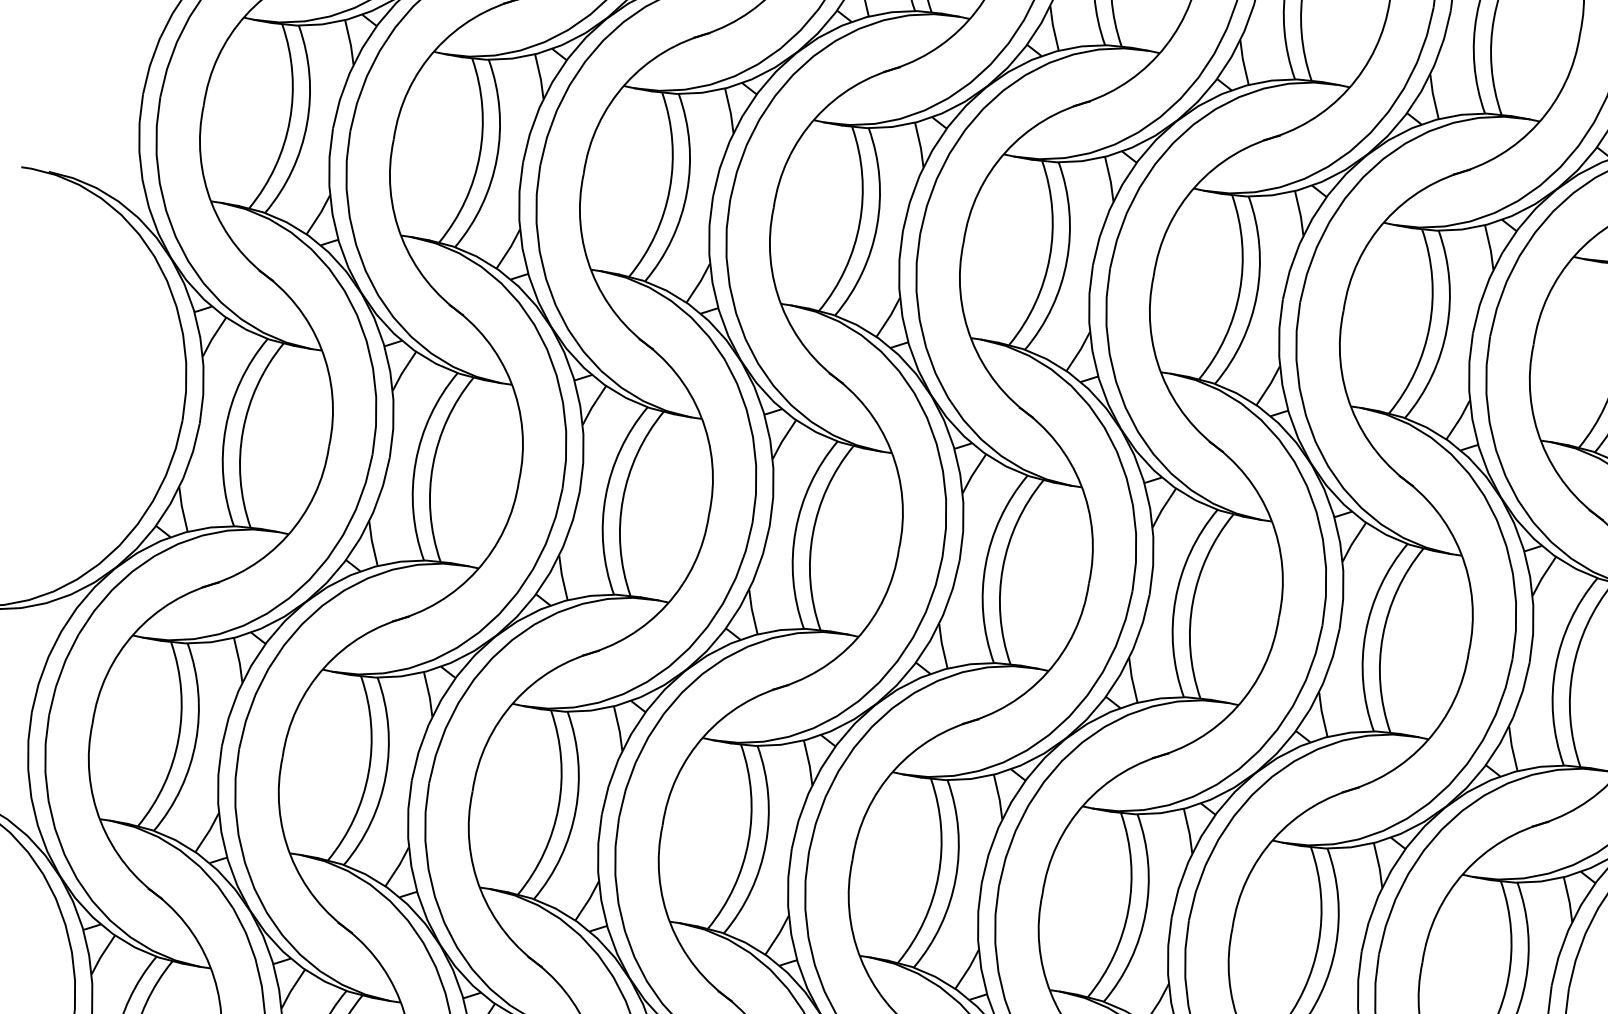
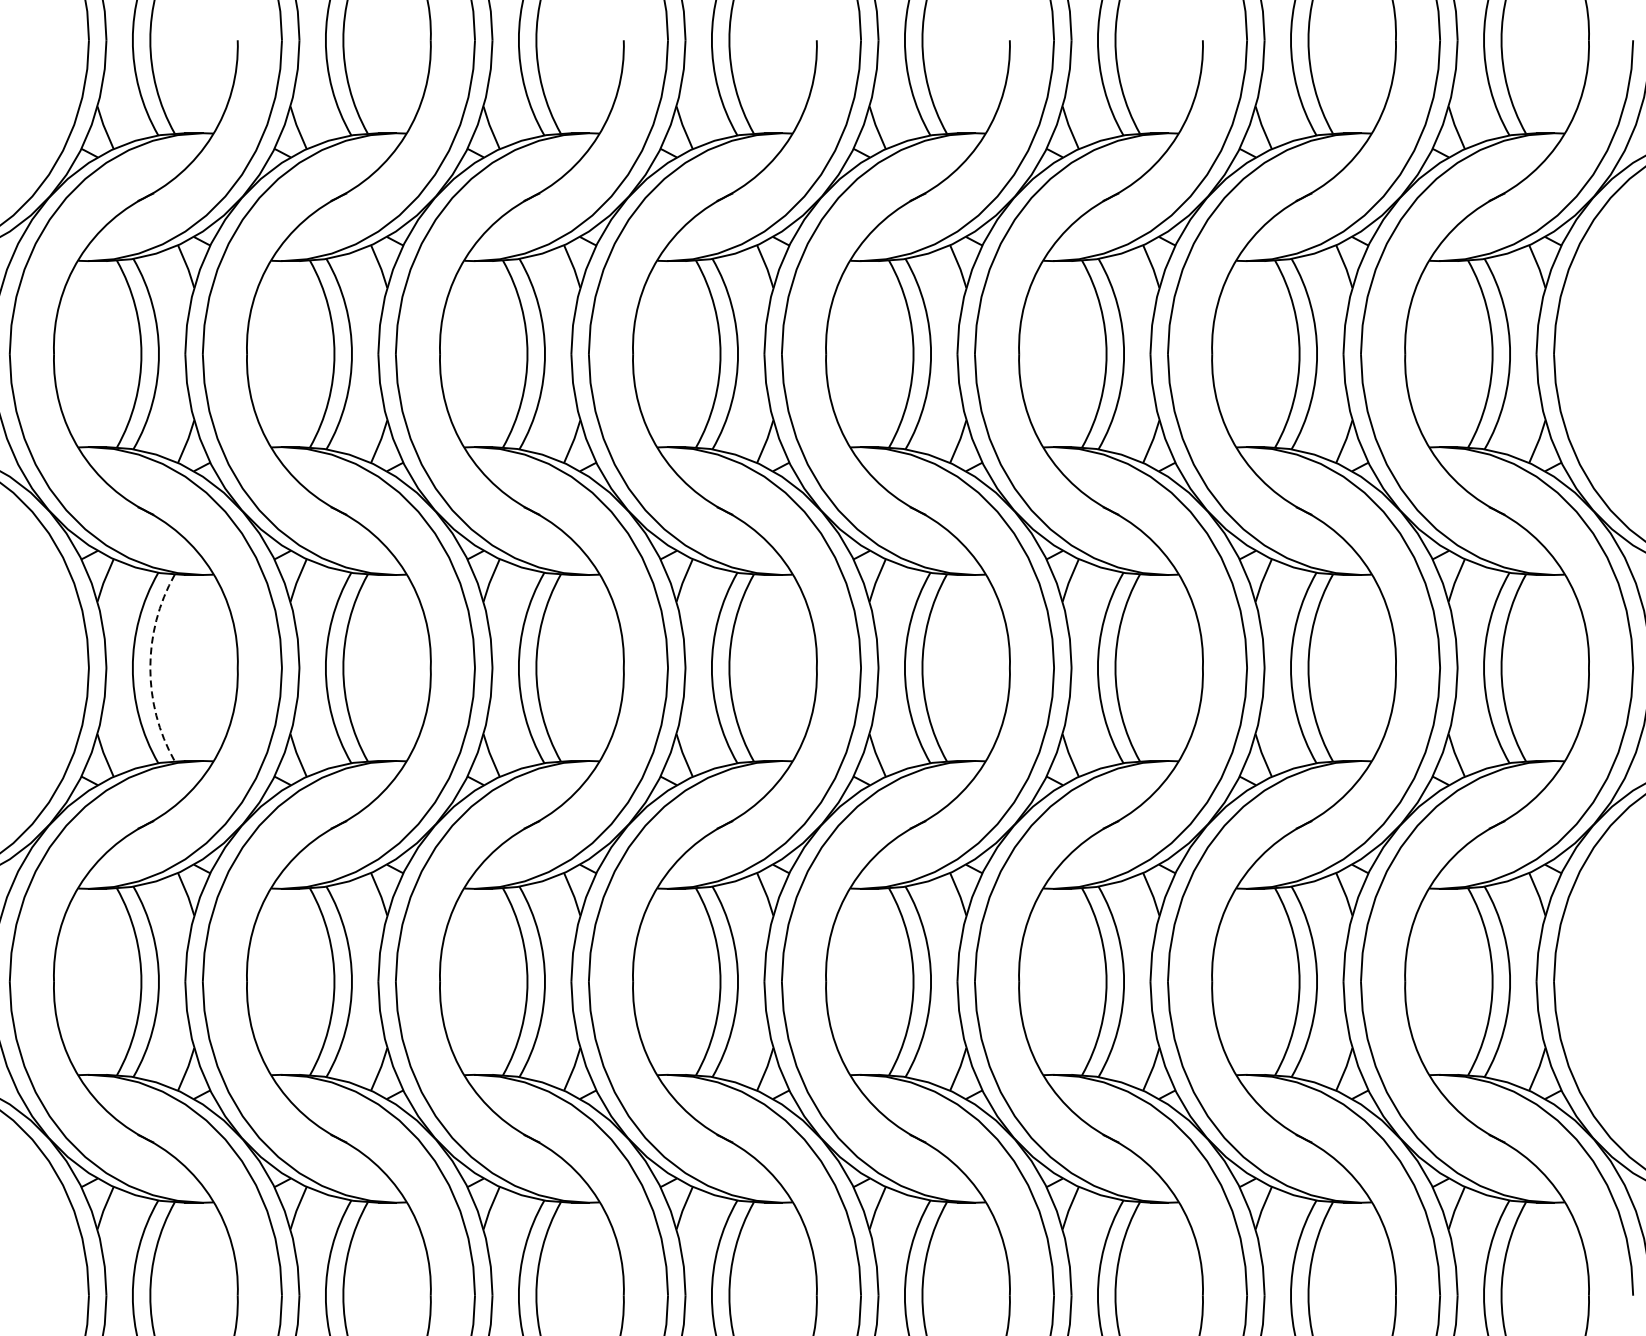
arc: (243, 430) -> (150, 667), solid -> dashed

